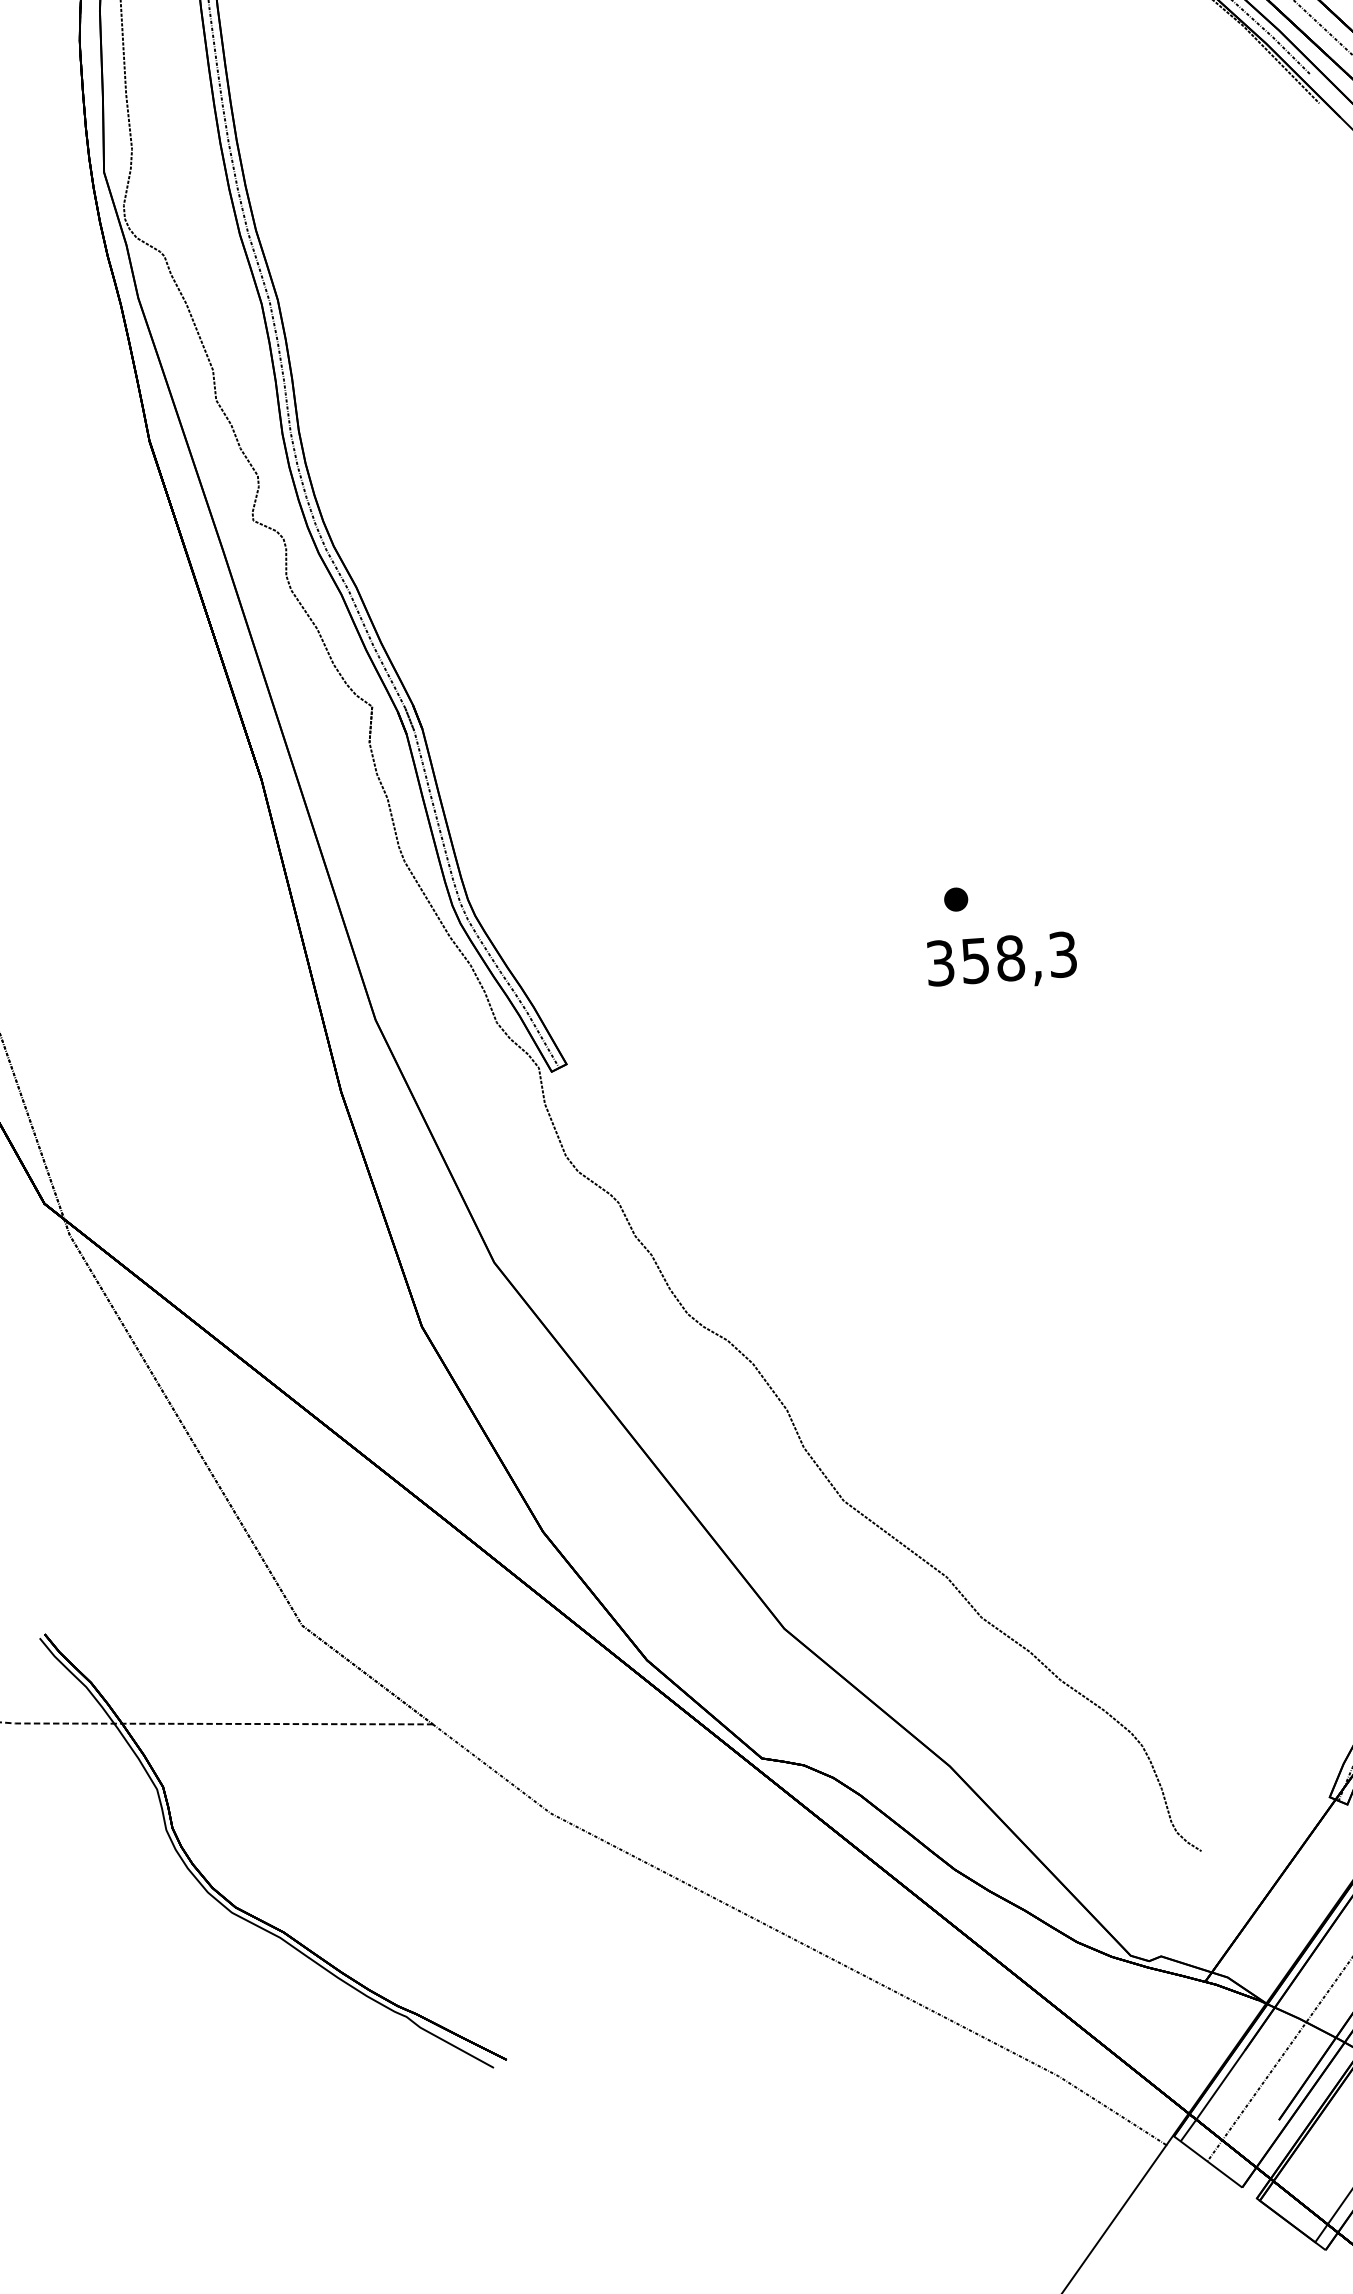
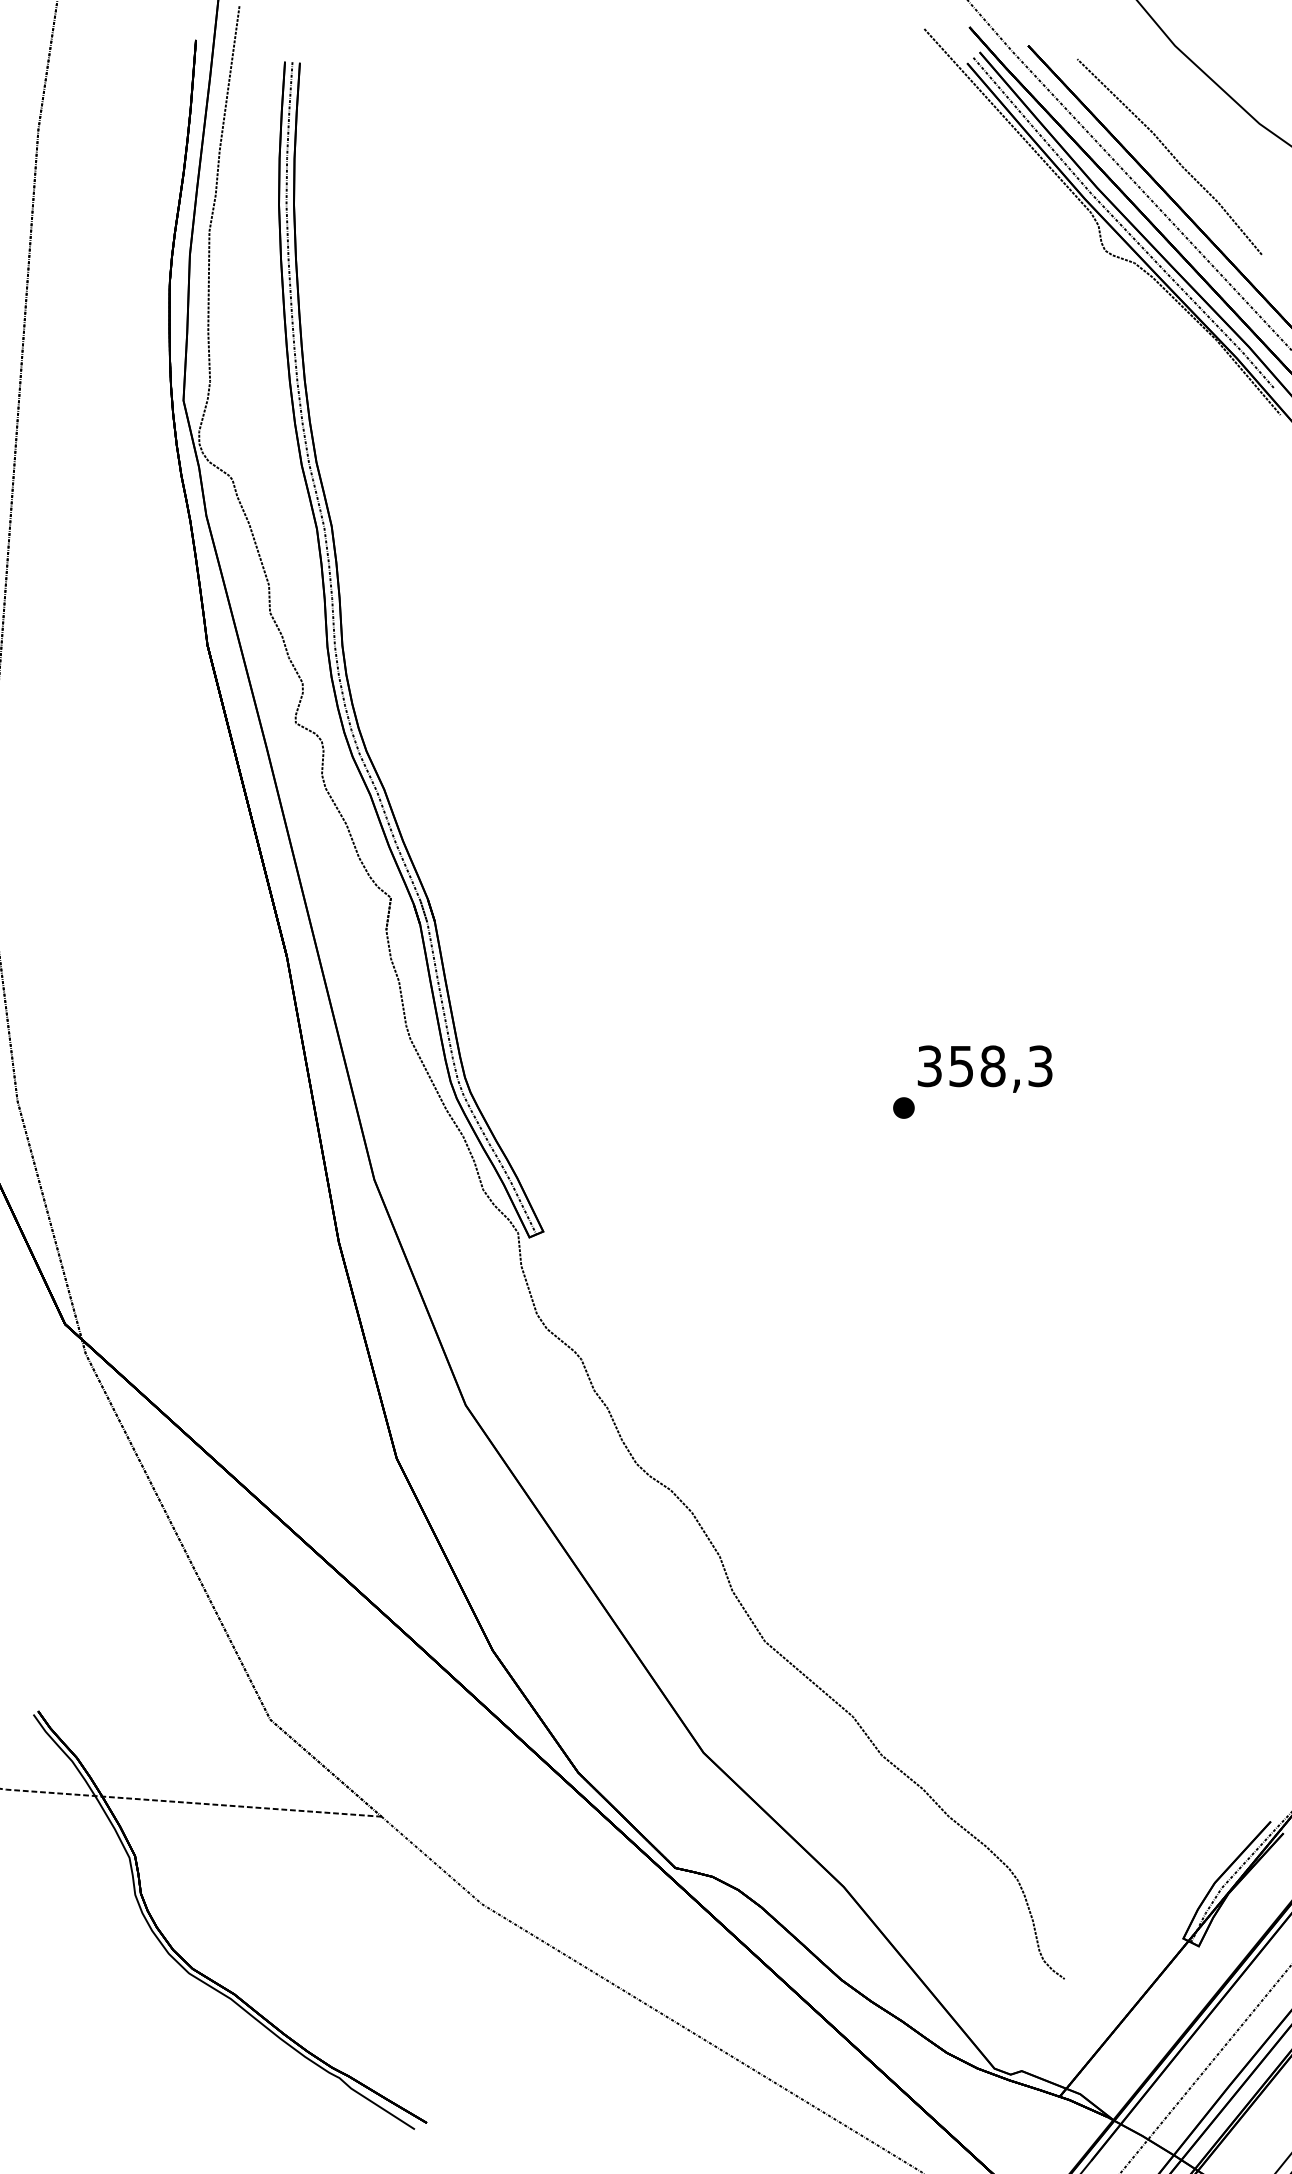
text: (1001, 961) -> (984, 1068), moved

